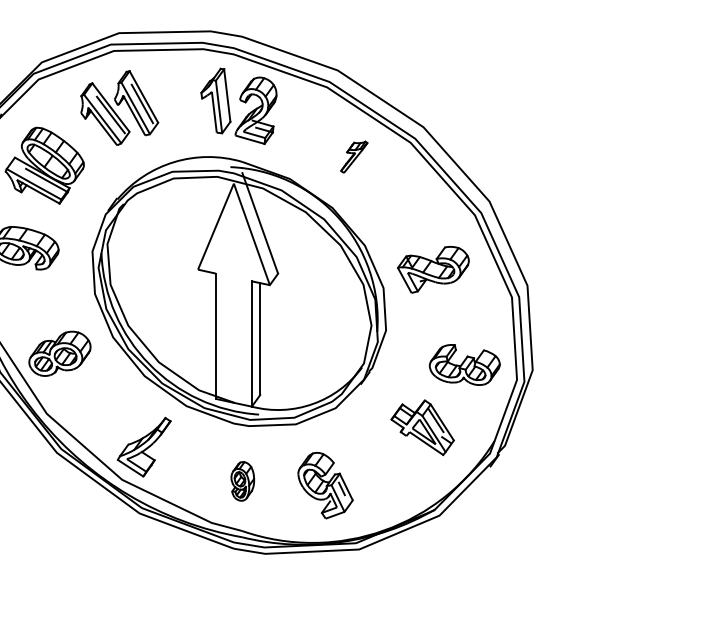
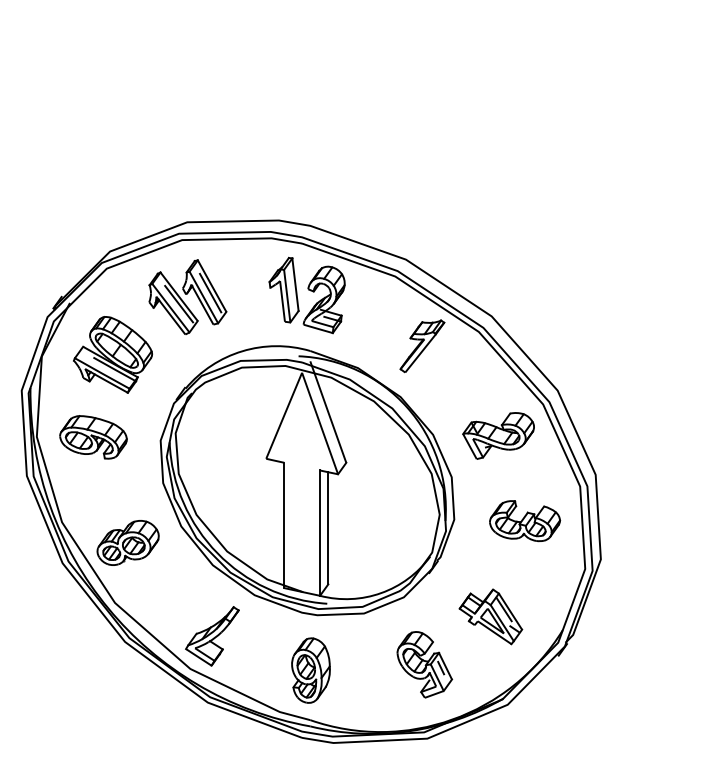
part: (354, 157) -> (422, 346), size x1.67
part: (433, 269) -> (498, 435), moved
part: (465, 365) -> (525, 521), moved
part: (242, 481) -> (310, 670), size x1.67
part: (325, 485) -> (424, 664), moved

